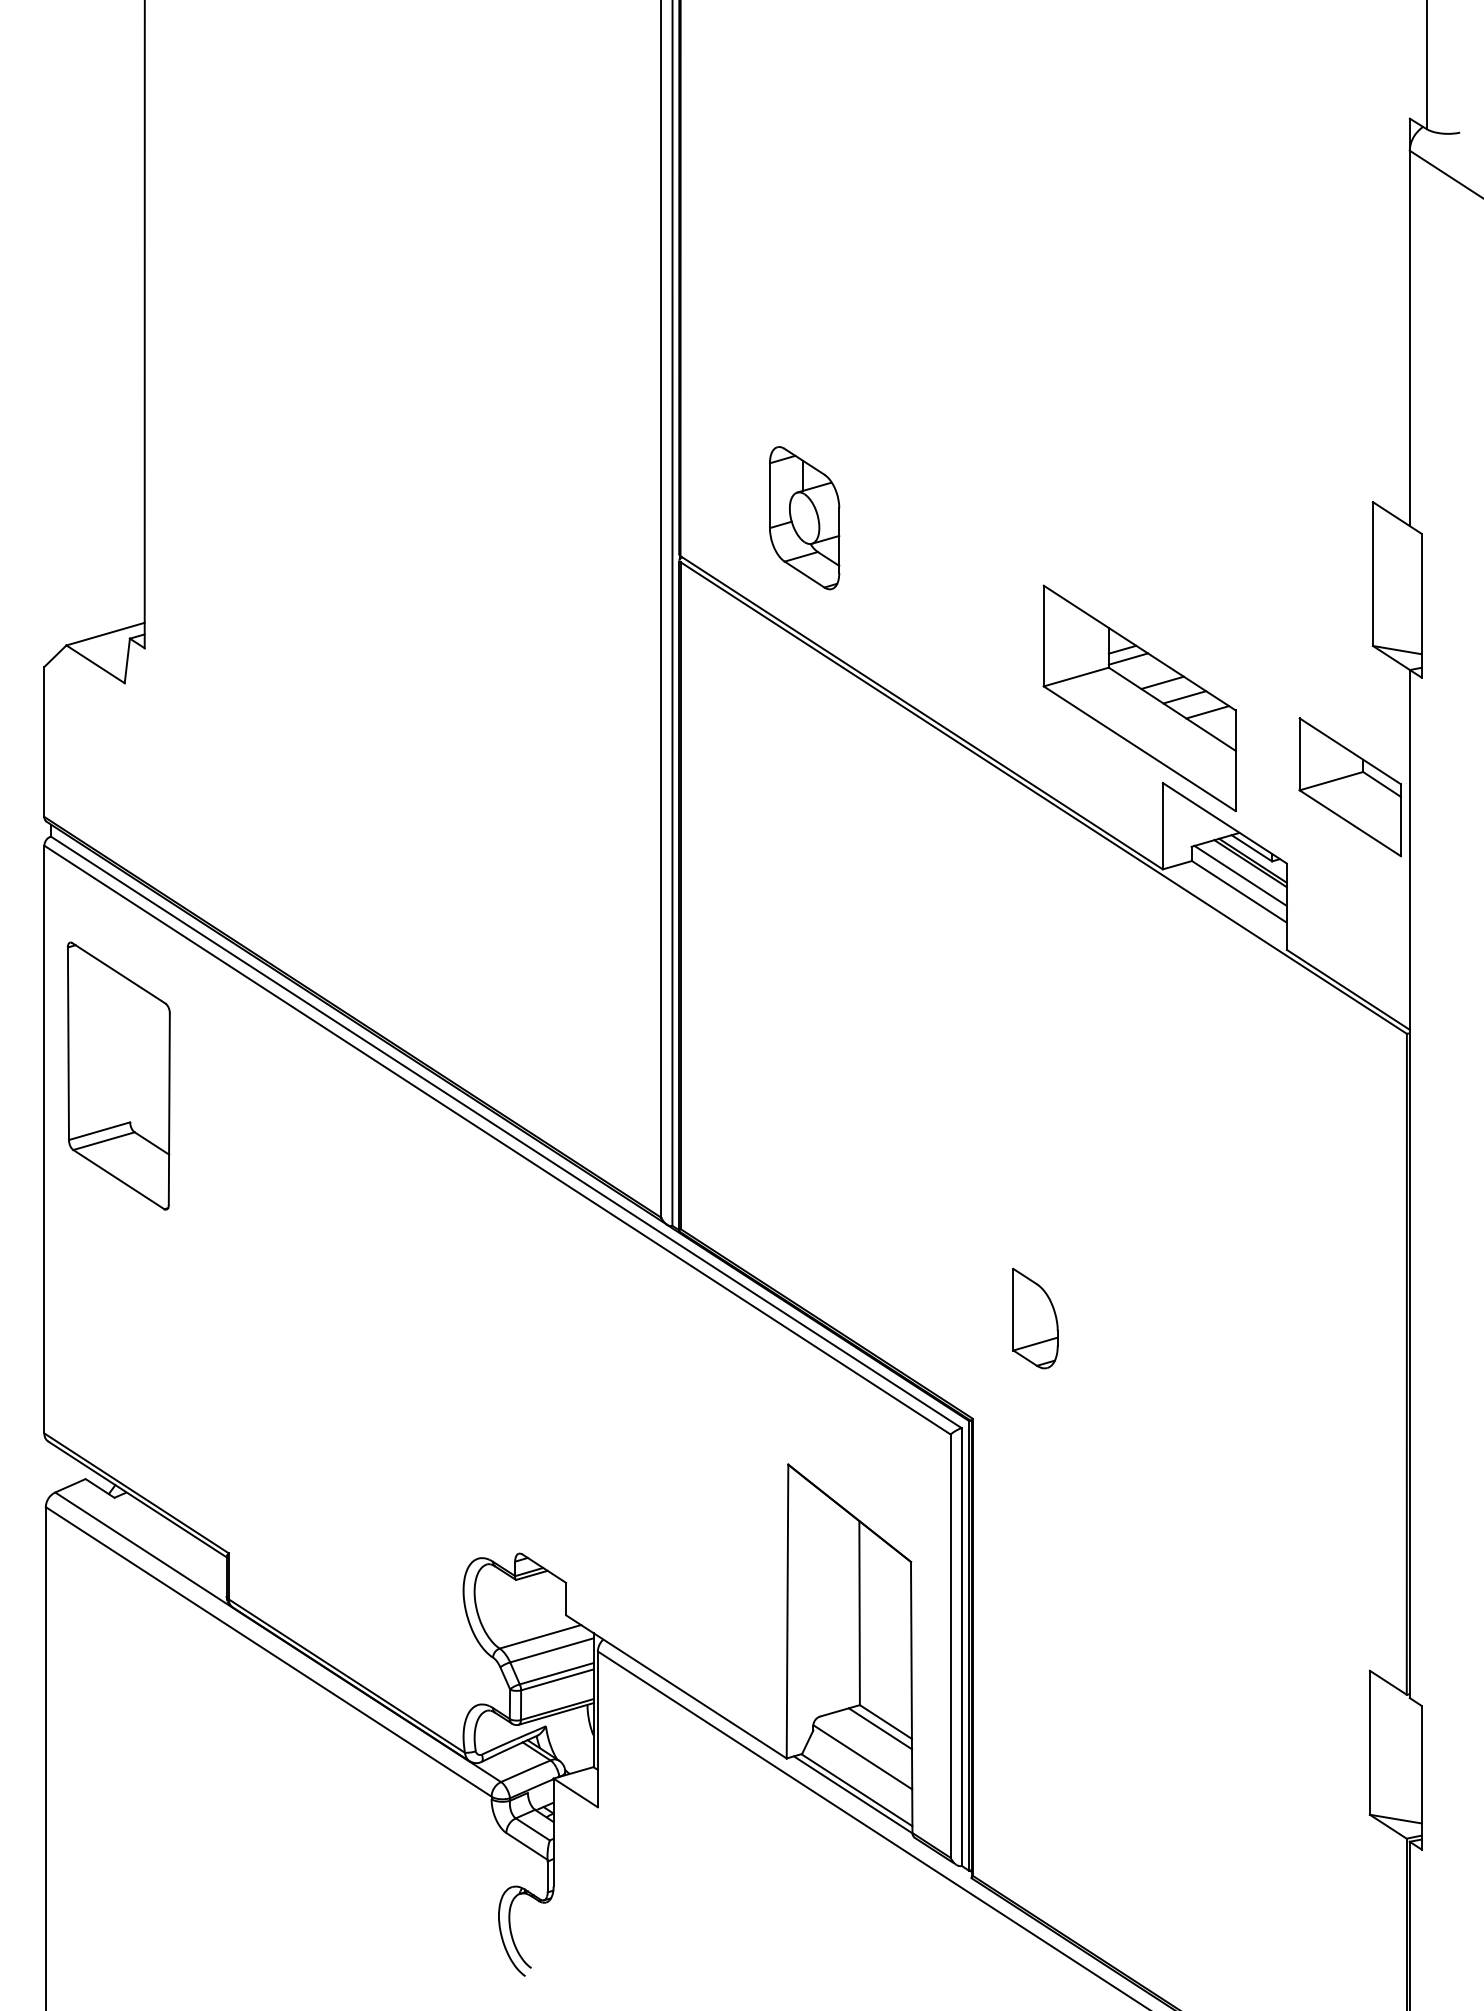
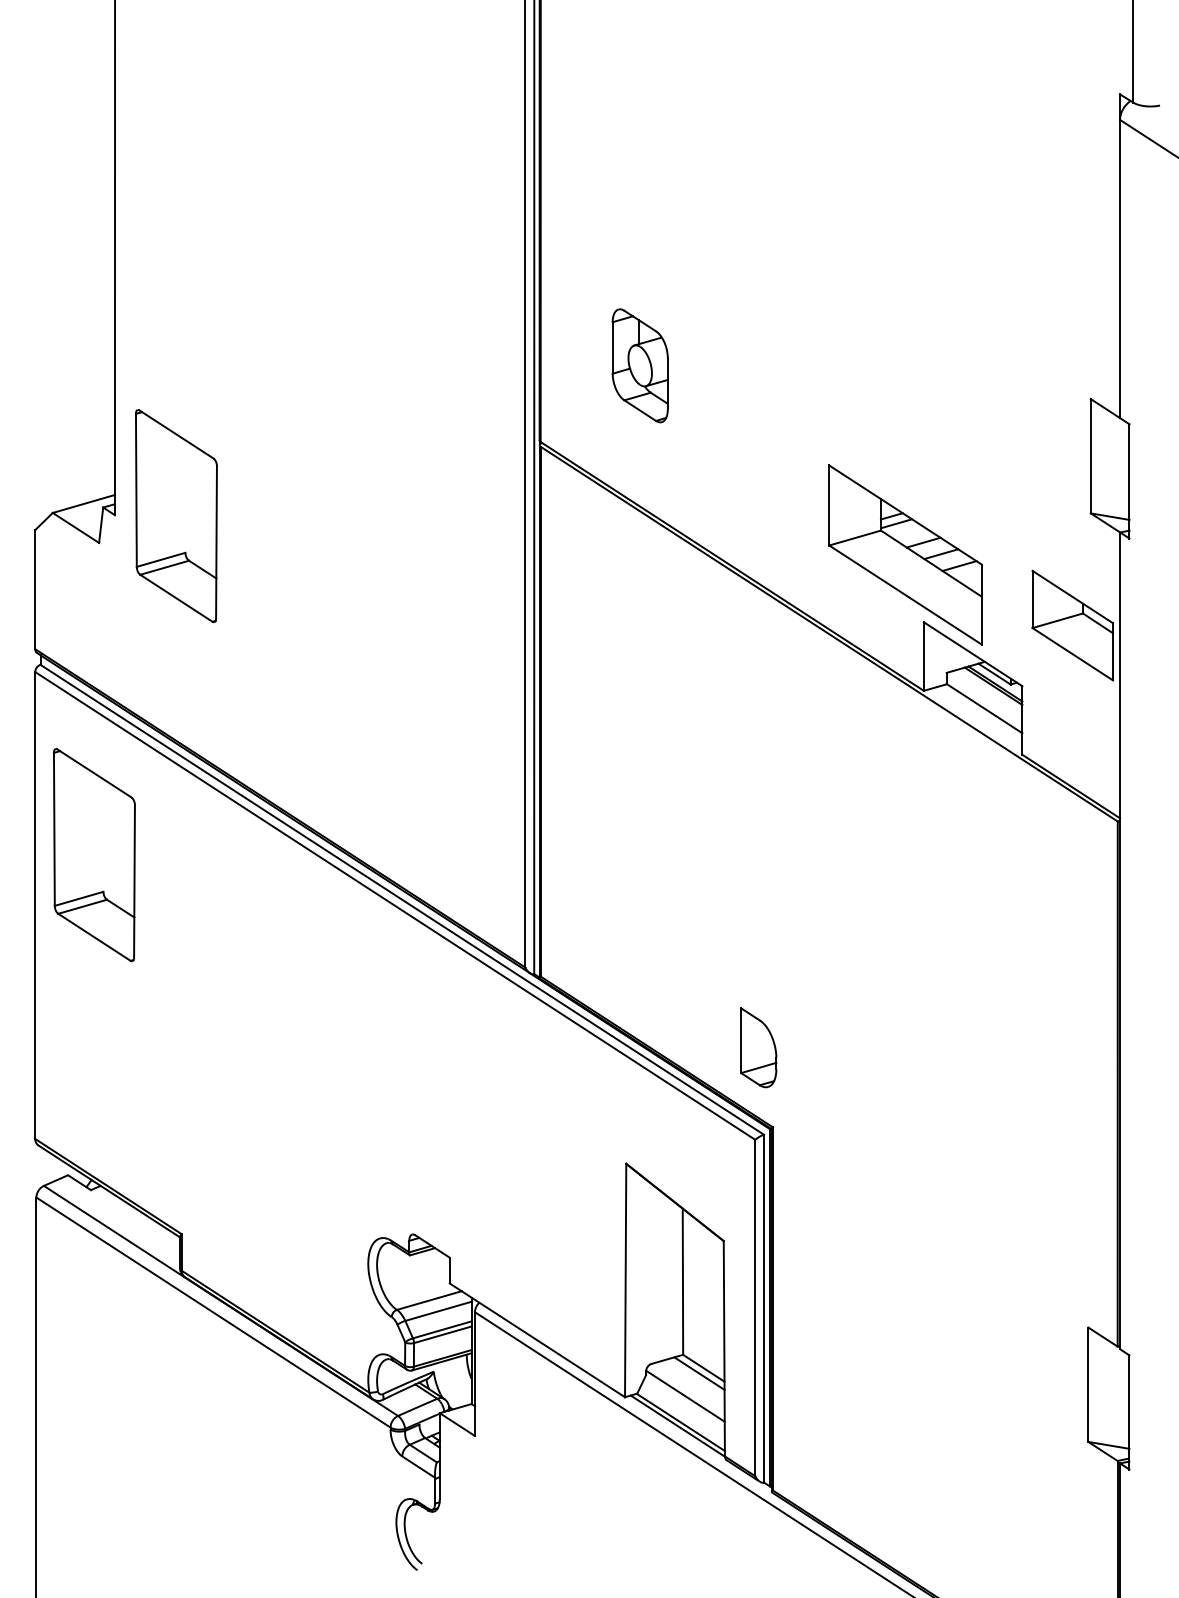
part: (803, 517) -> (639, 365), moved
part: (222, 649) -> (176, 516), added
line: (1240, 875) -> (985, 695), removed
part: (1035, 1318) -> (758, 1047), moved

